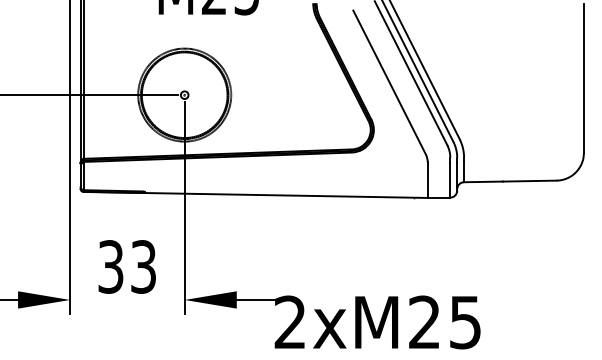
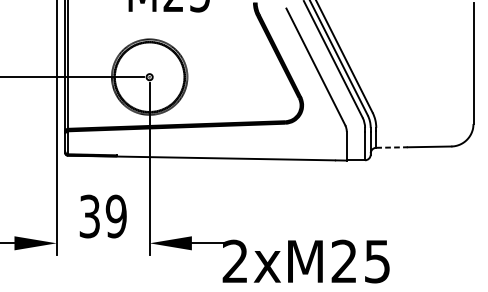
line: (483, 181) -> (392, 147), solid -> dashed
text: (143, 266) -> (116, 216), 33 -> 39

